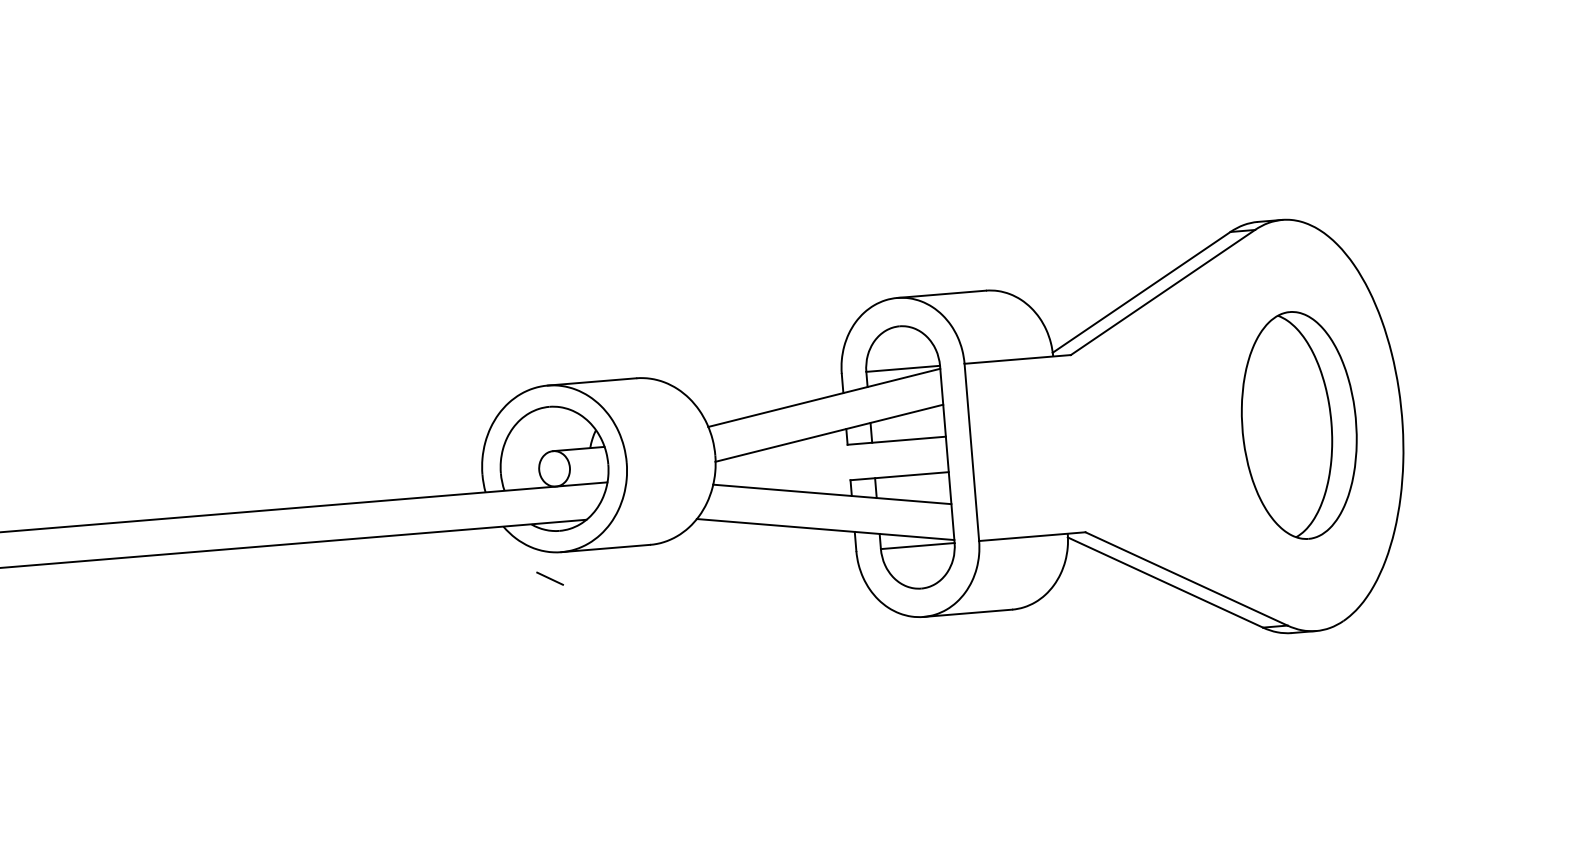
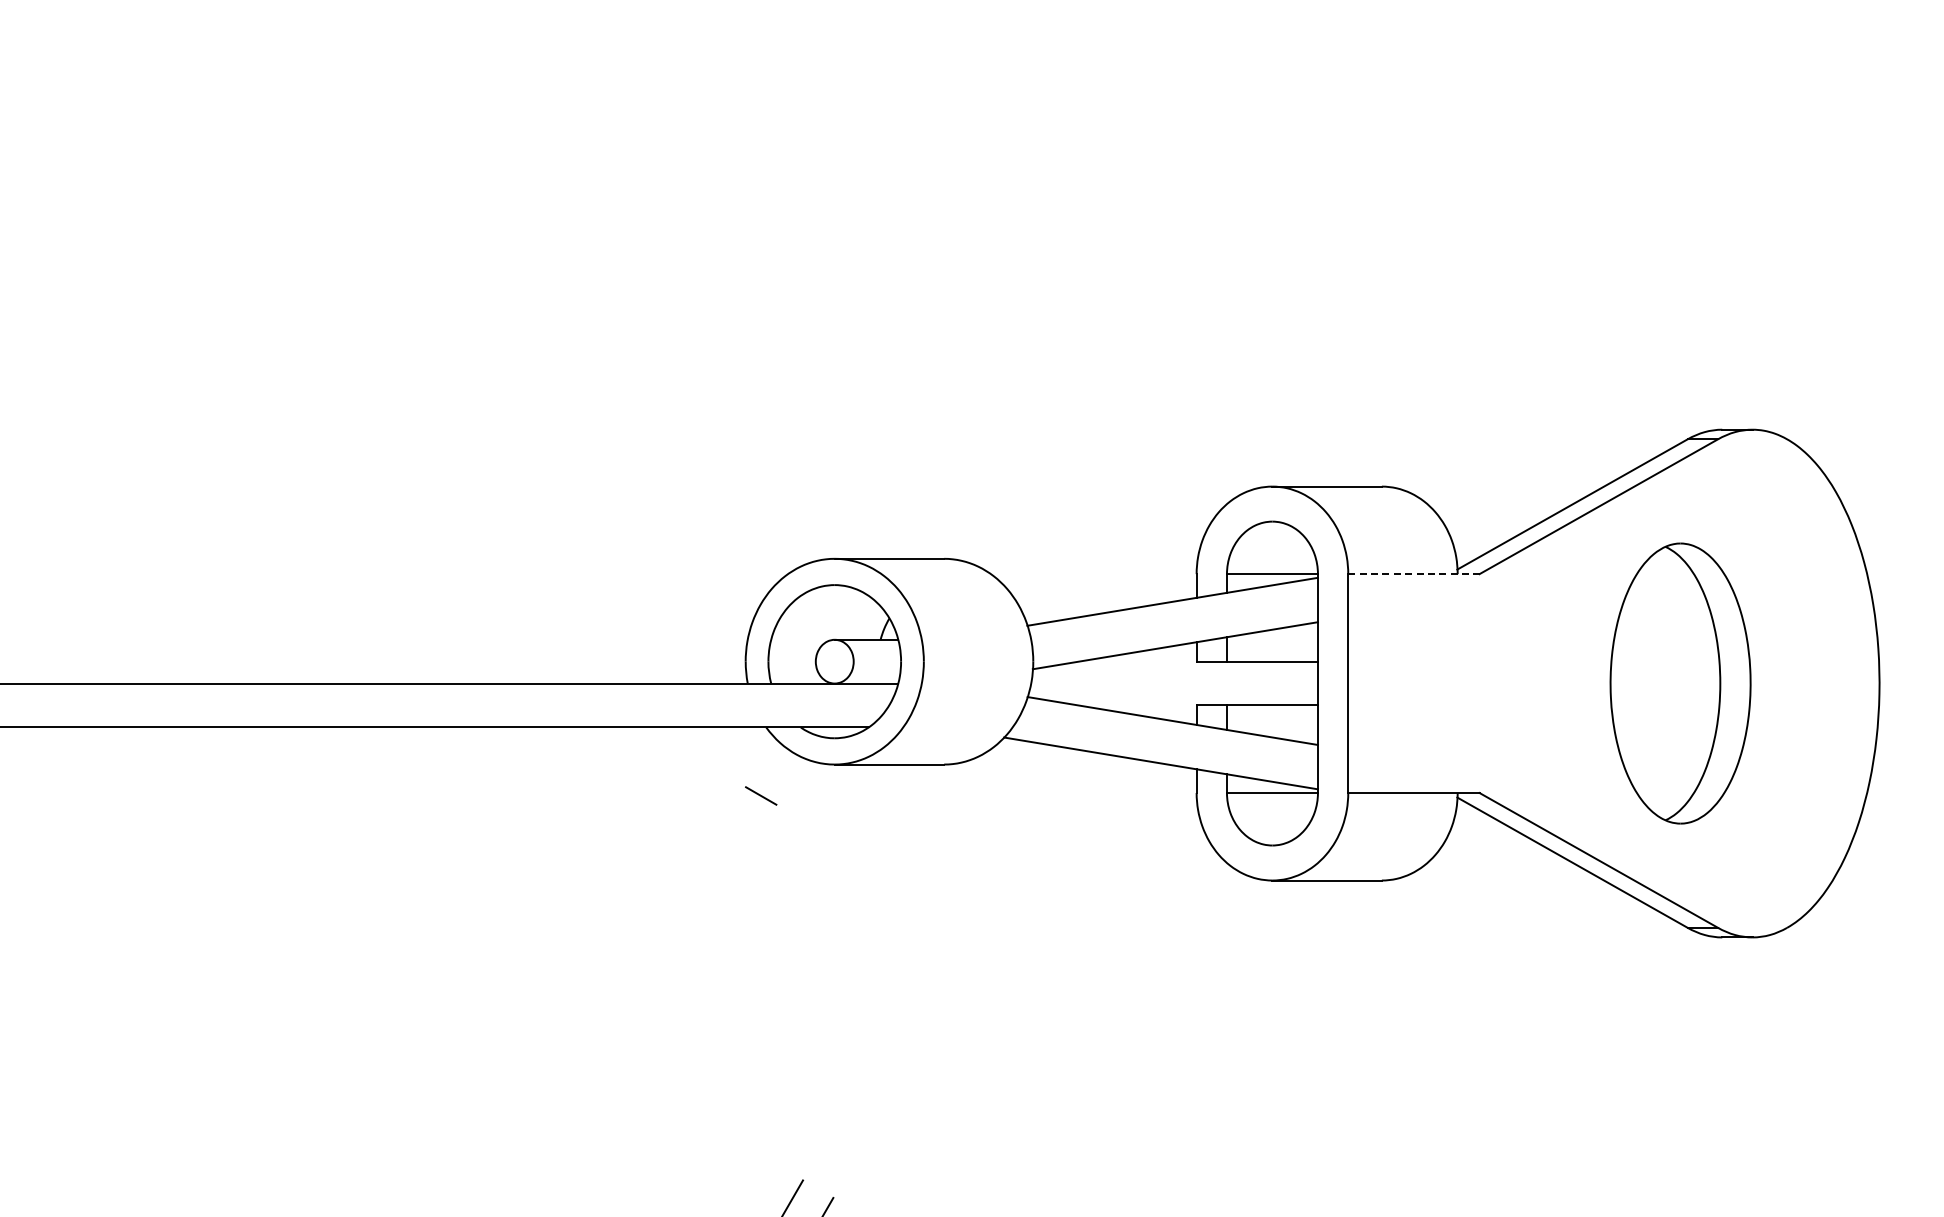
line: (1017, 359) -> (1413, 574), solid -> dashed
part: (1299, 425) -> (1680, 683), moved
line: (550, 578) -> (761, 795), moved

